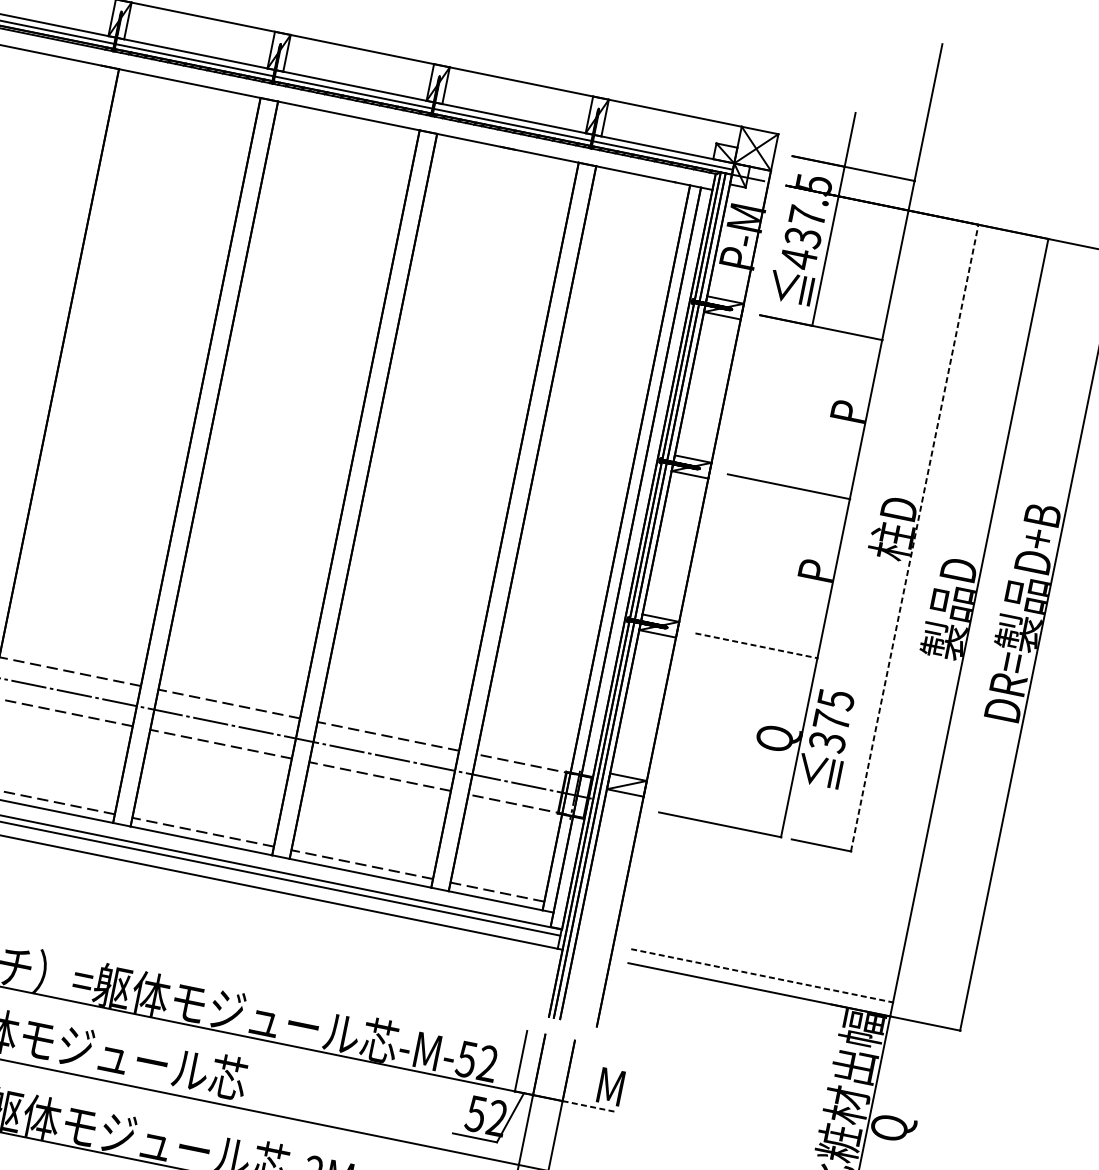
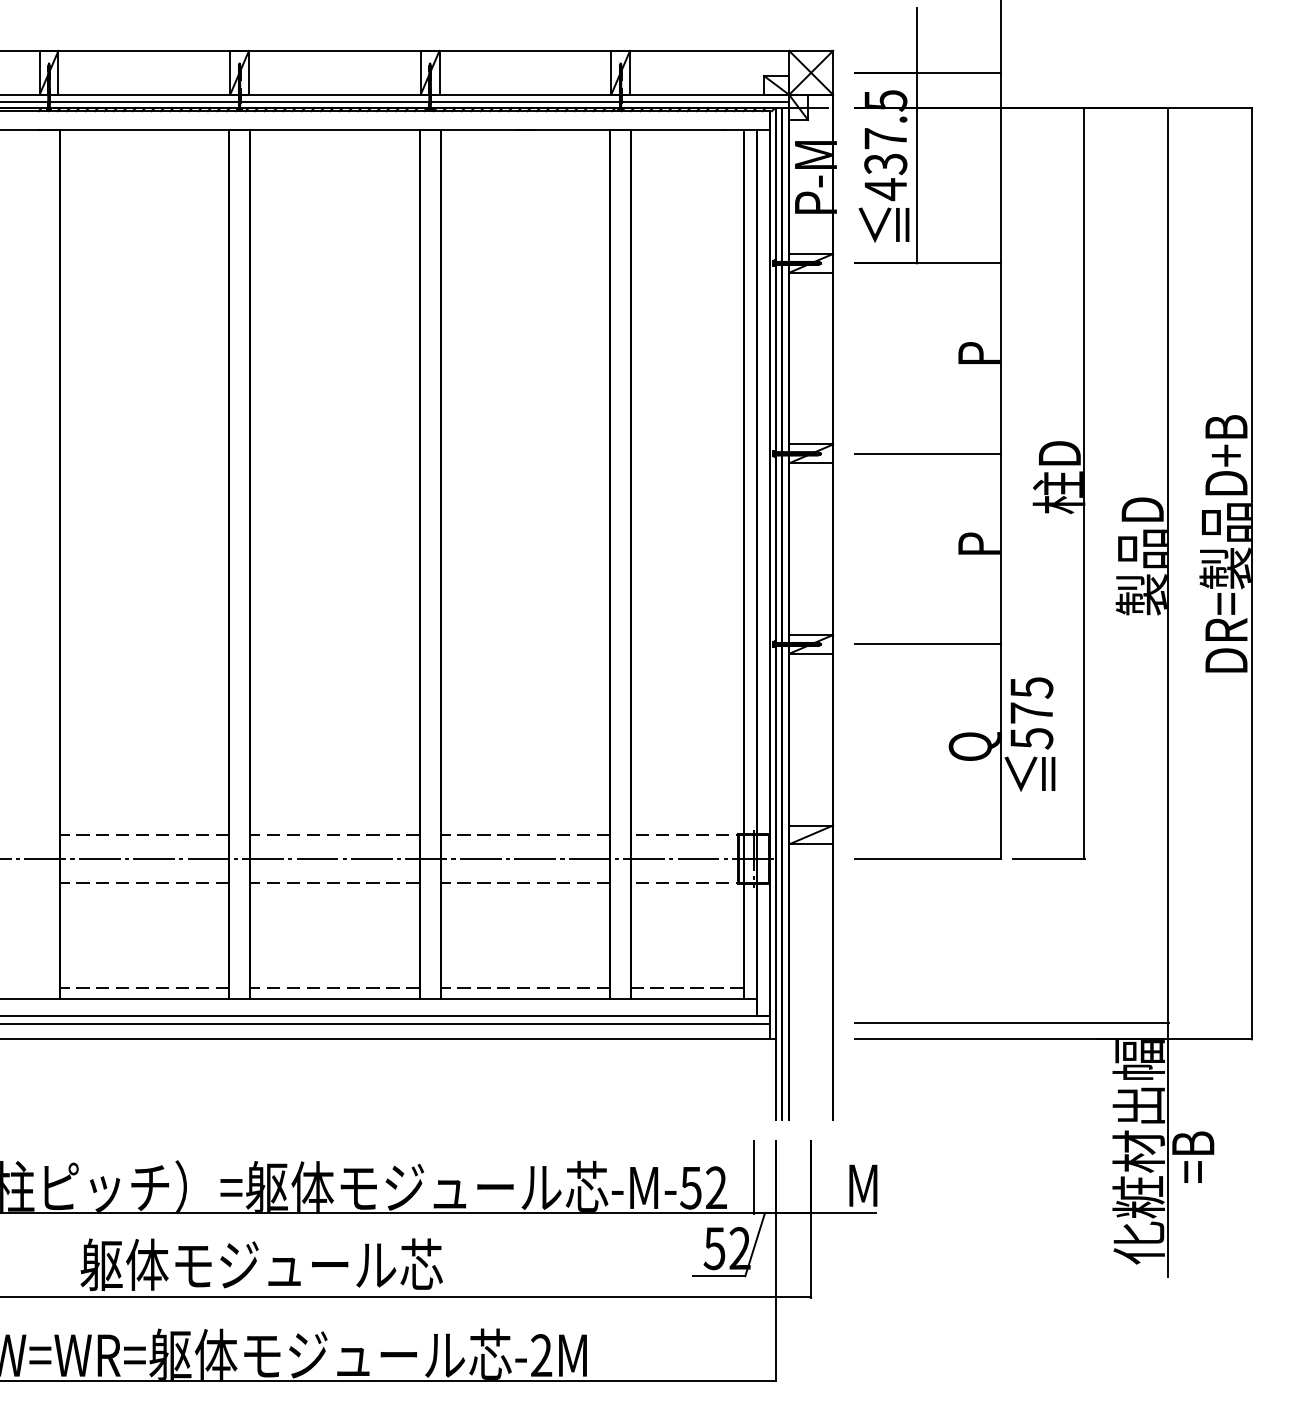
line: (914, 538) -> (1084, 483), dashed -> solid
line: (757, 646) -> (928, 644), dashed -> solid
text: (827, 742) -> (1031, 738), 375 -> 575
line: (763, 975) -> (1012, 1022), dashed -> solid
line: (589, 1106) -> (843, 1213), dashed -> solid
text: (894, 1119) -> (1197, 1156), Q -> =B

